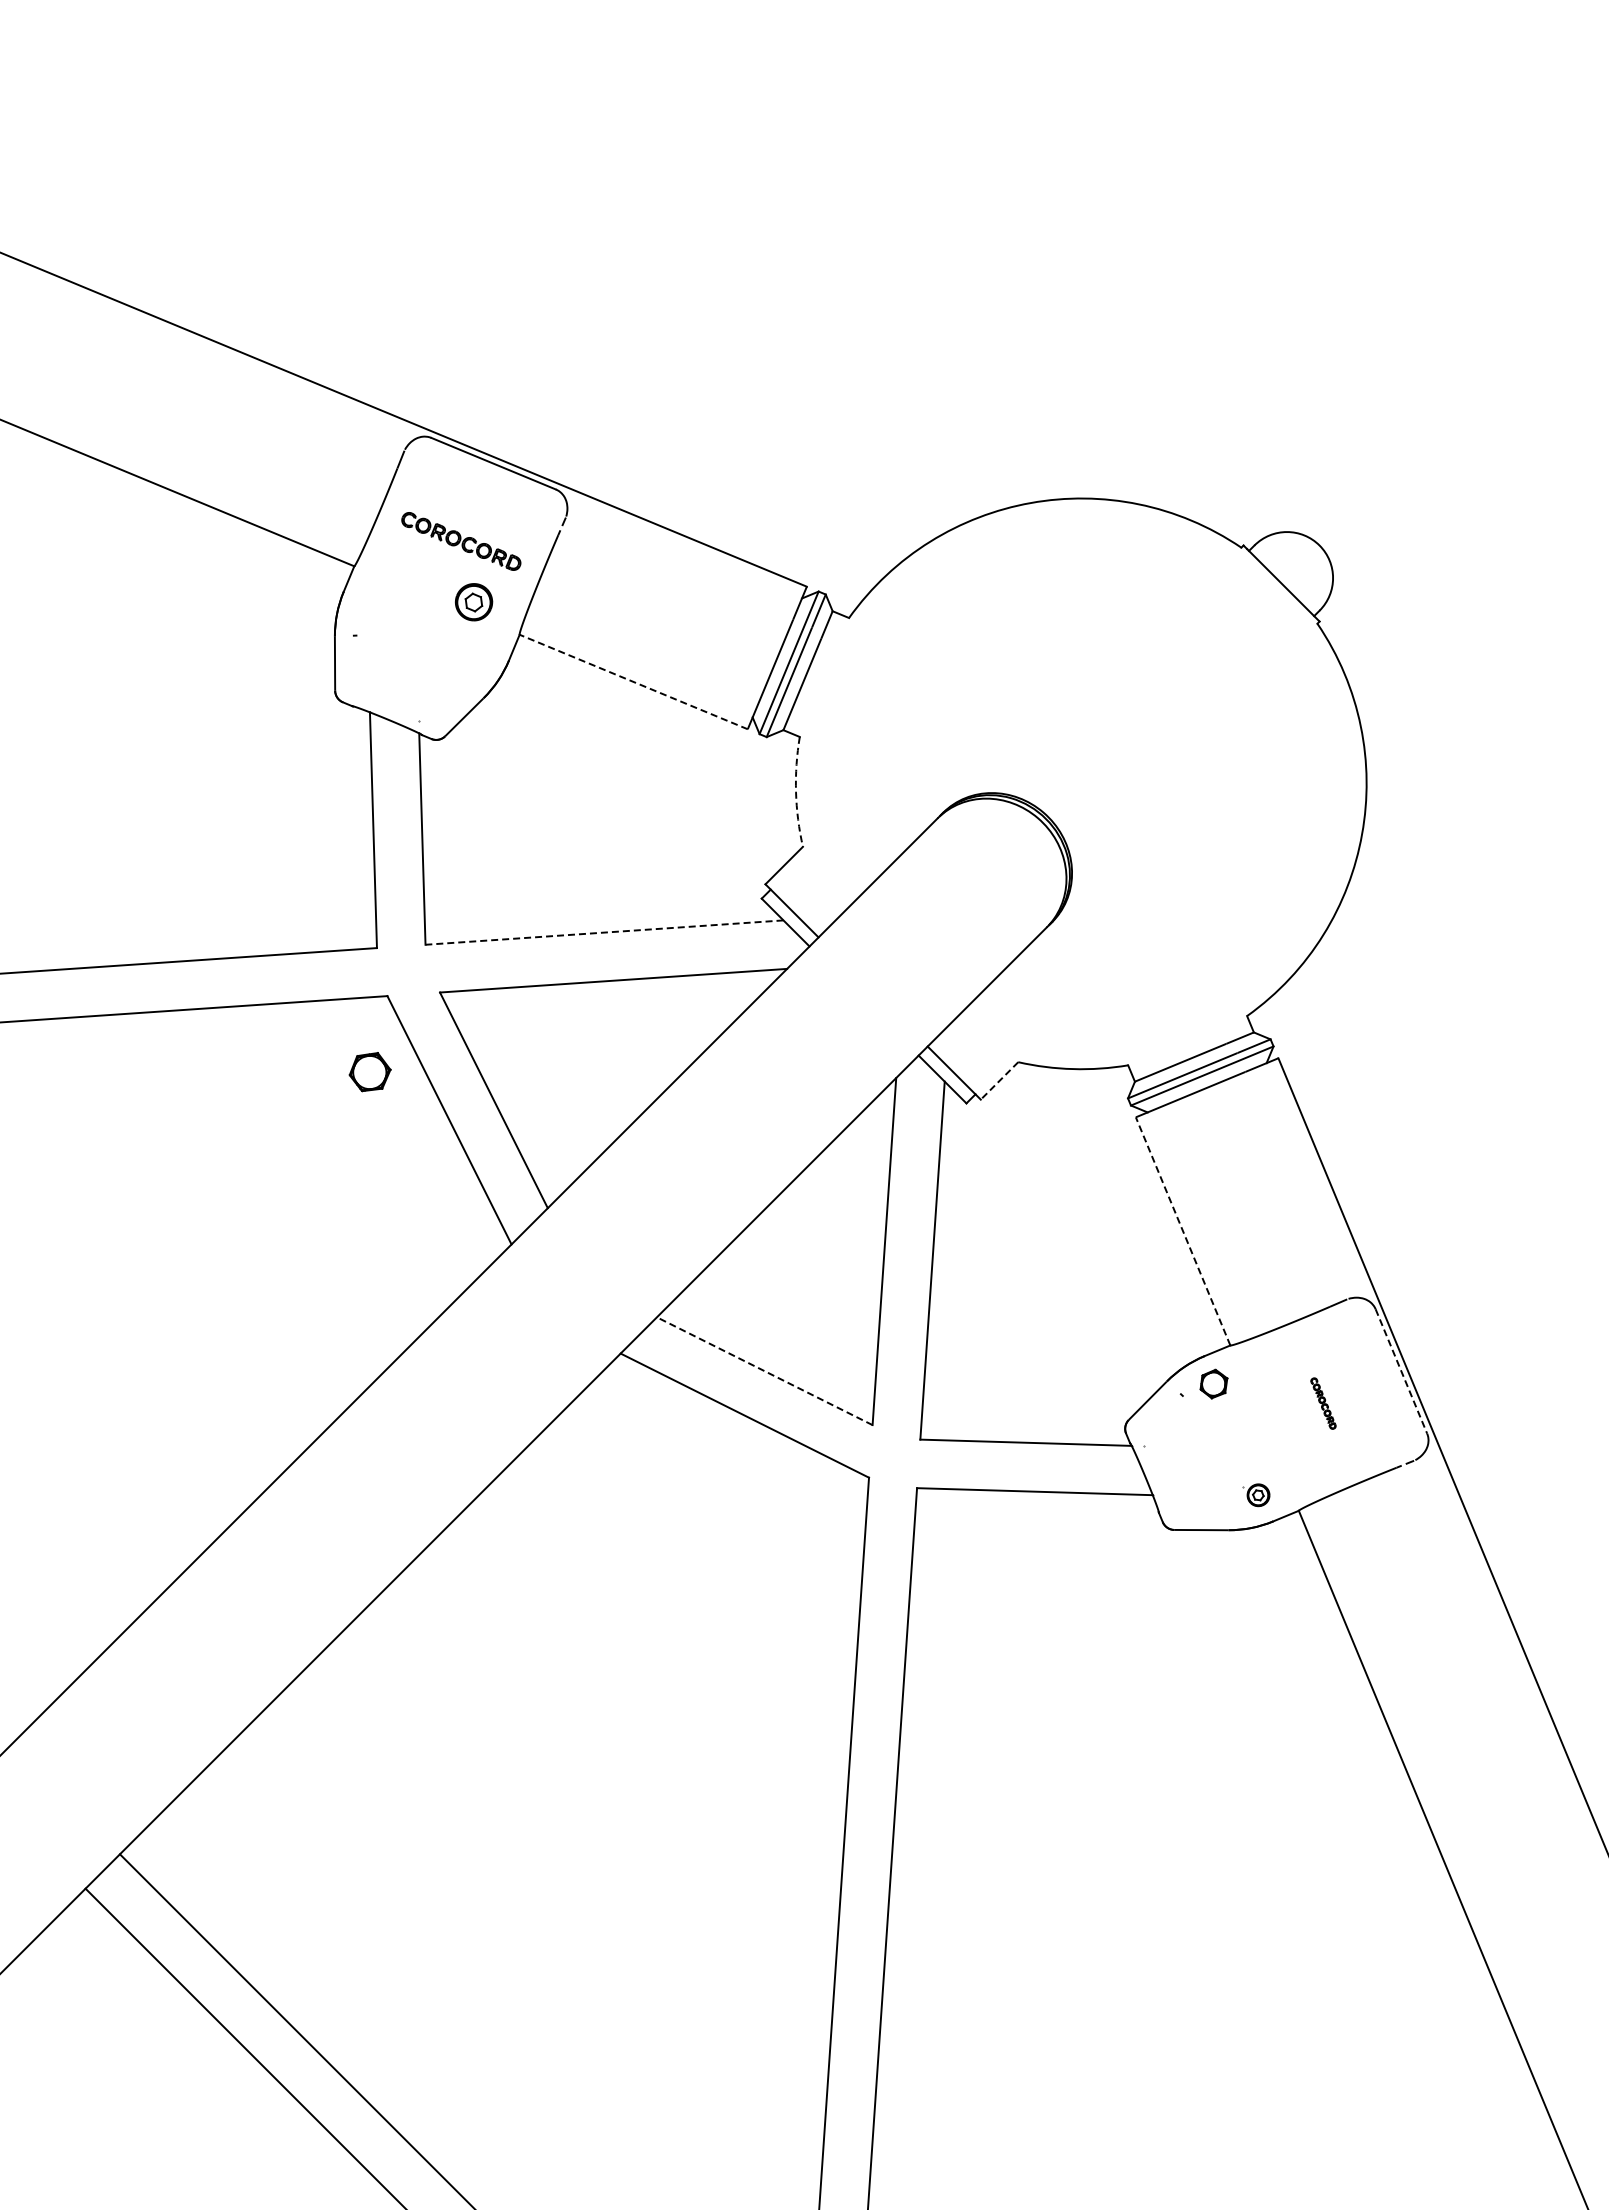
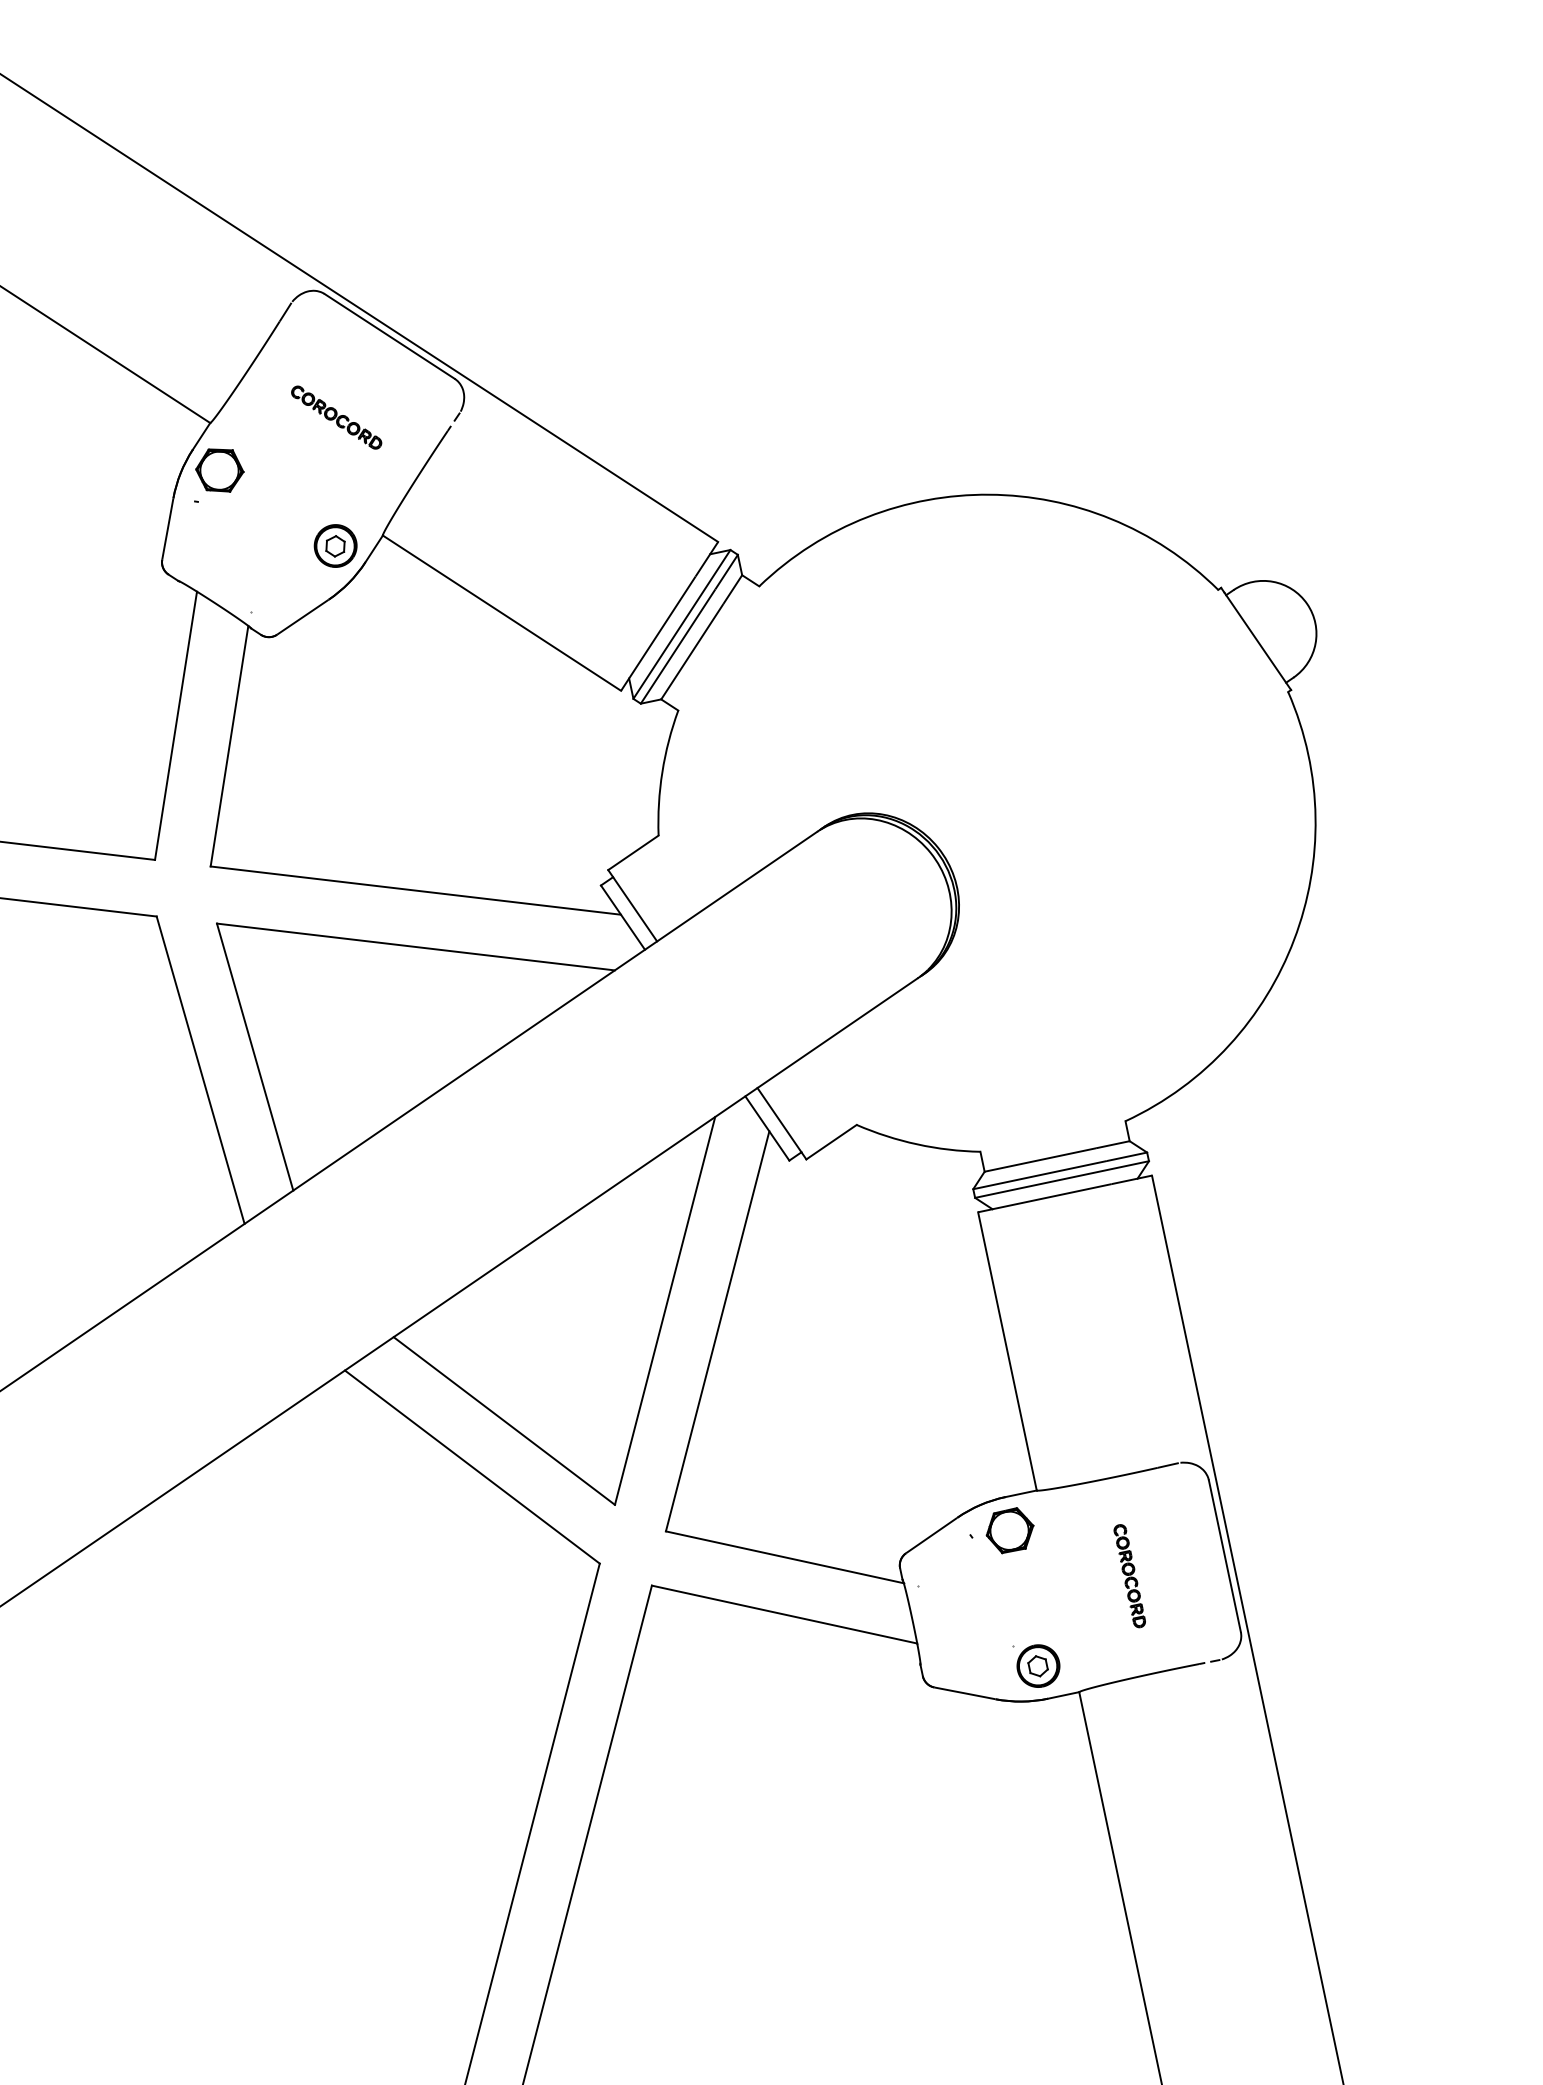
part: (461, 541) -> (336, 417), size x0.71
part: (474, 602) -> (336, 546), moved
line: (633, 681) -> (501, 612), dashed -> solid
arc: (796, 792) -> (662, 772), dashed -> solid
line: (604, 932) -> (415, 890), dashed -> solid
part: (369, 1072) -> (219, 470), moved
line: (999, 1081) -> (831, 1142), dashed -> solid
line: (1182, 1230) -> (1006, 1350), dashed -> solid
line: (764, 1371) -> (503, 1421), dashed -> solid
line: (1401, 1371) -> (1224, 1556), dashed -> solid
part: (1213, 1383) -> (1009, 1529), size x1.43
part: (1323, 1403) -> (1129, 1575), size x1.67
part: (1256, 1495) -> (1034, 1665), size x1.67

